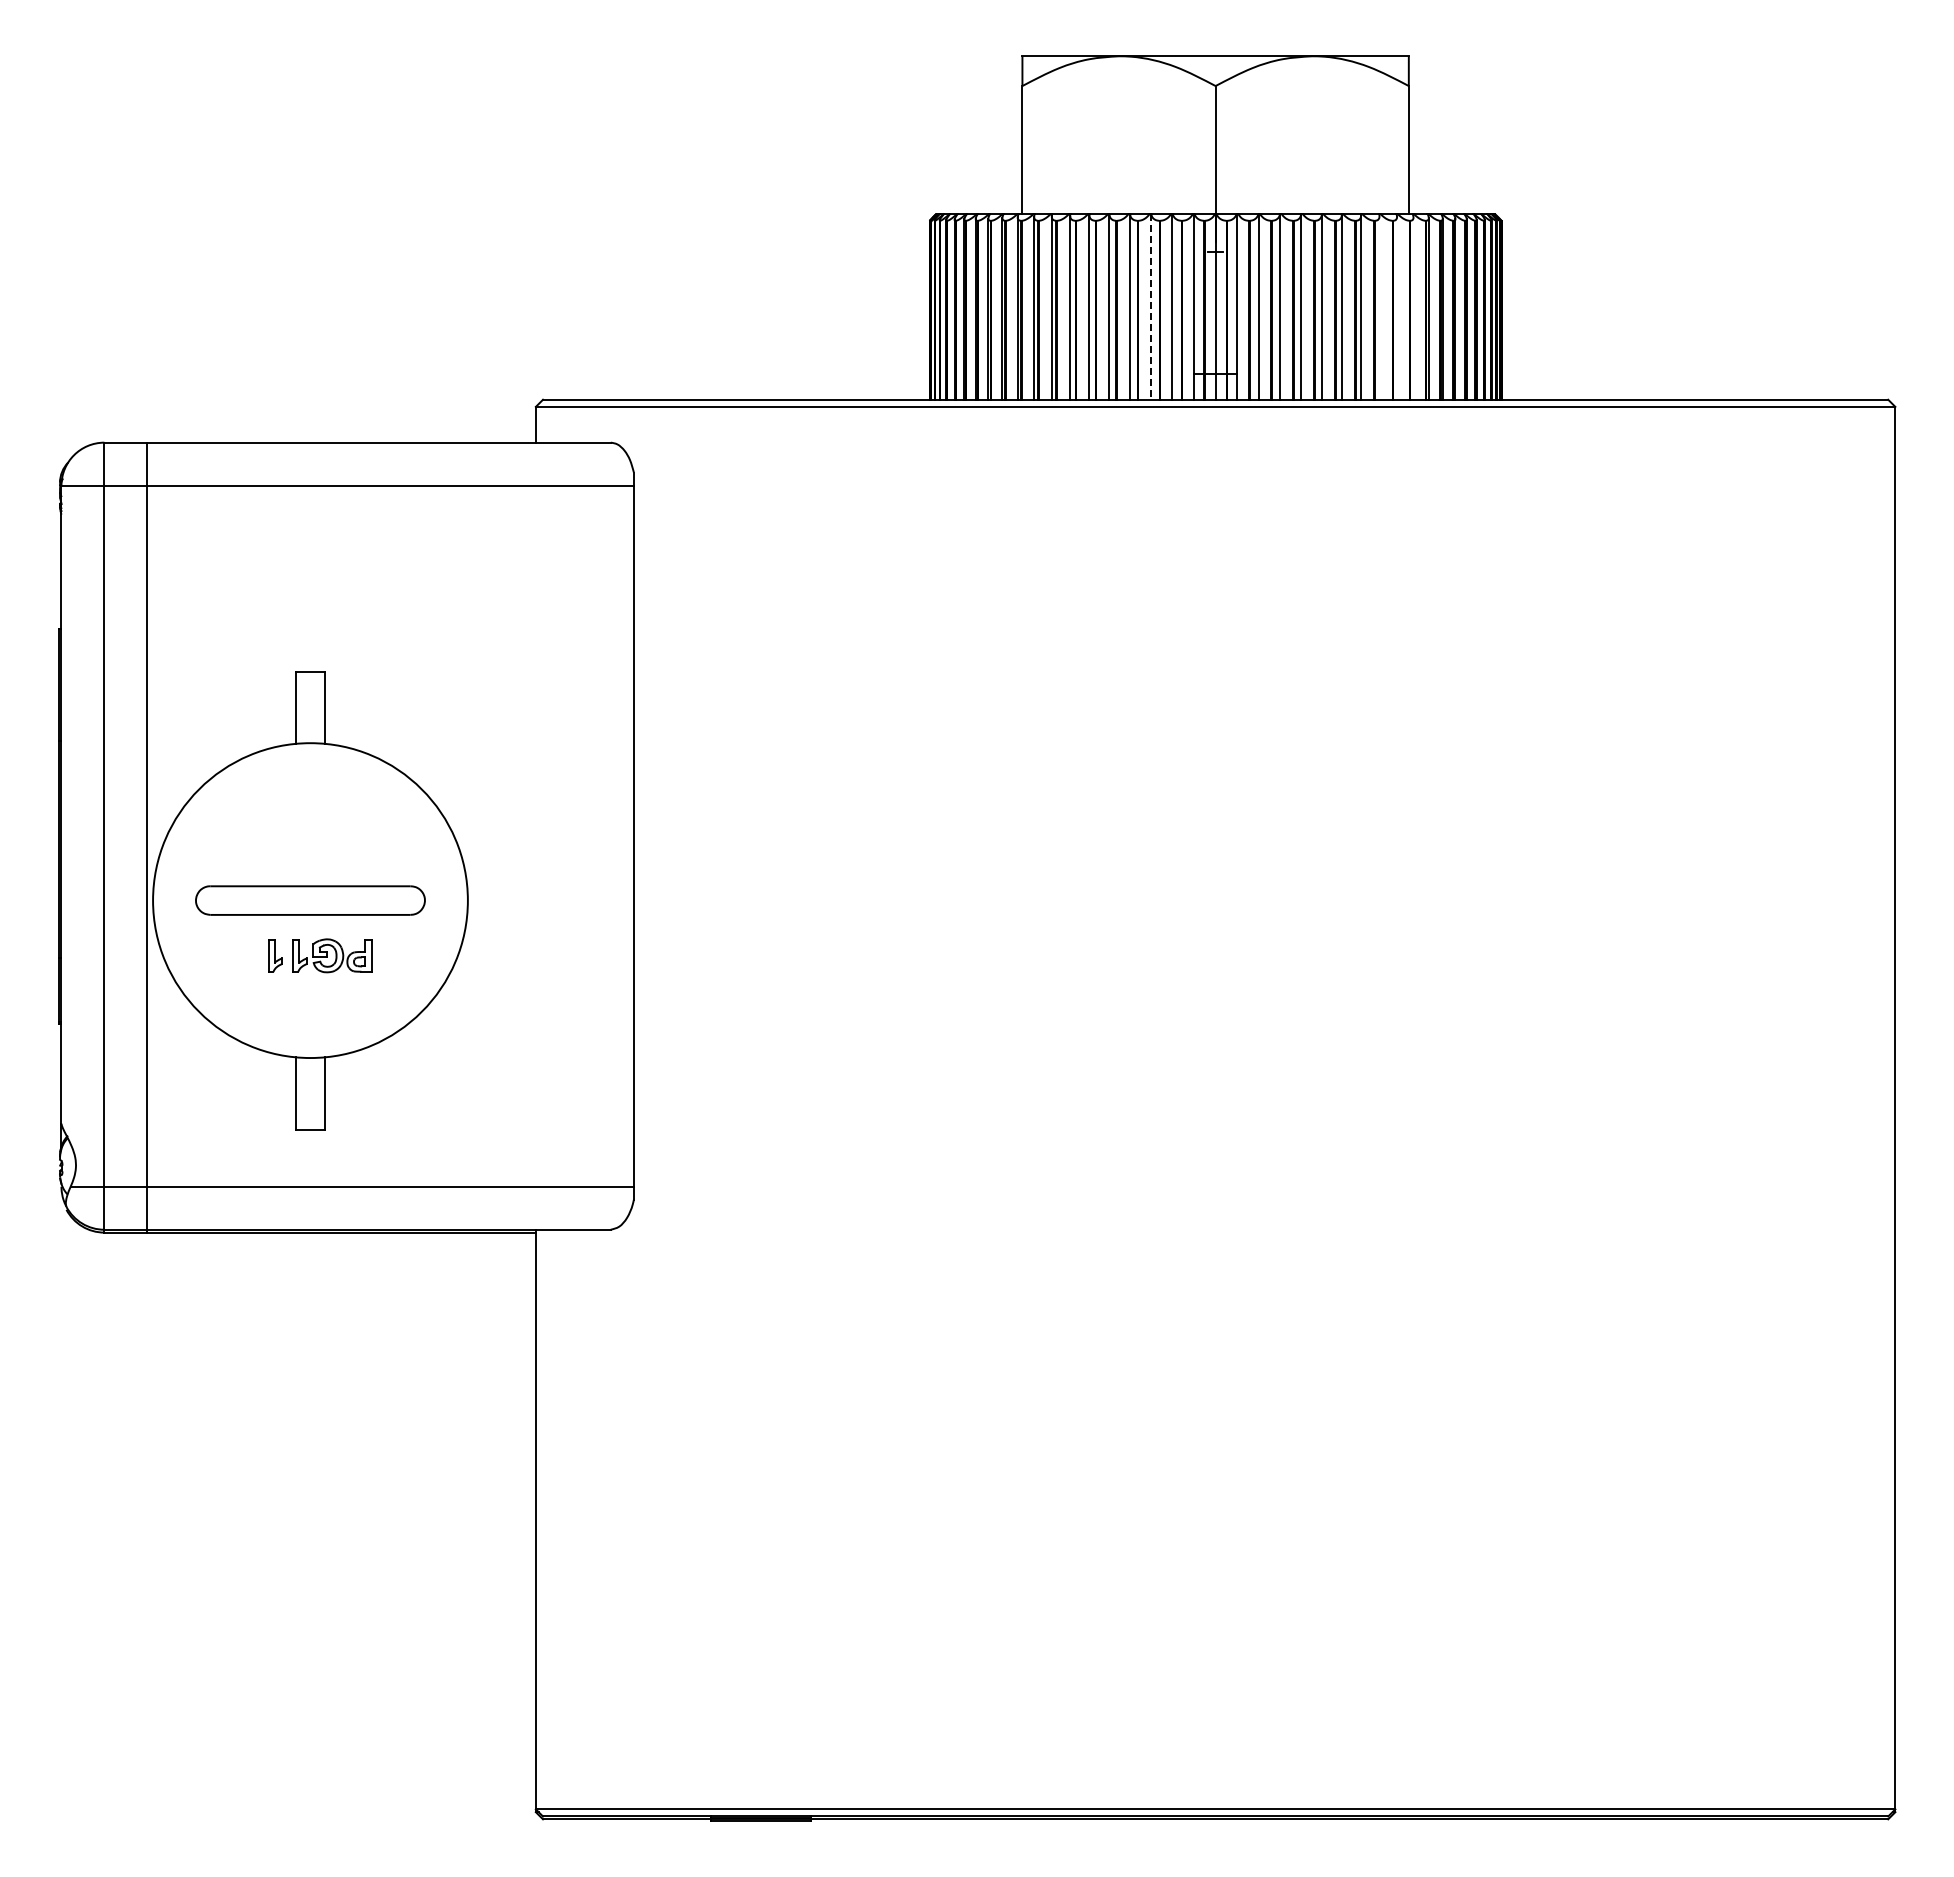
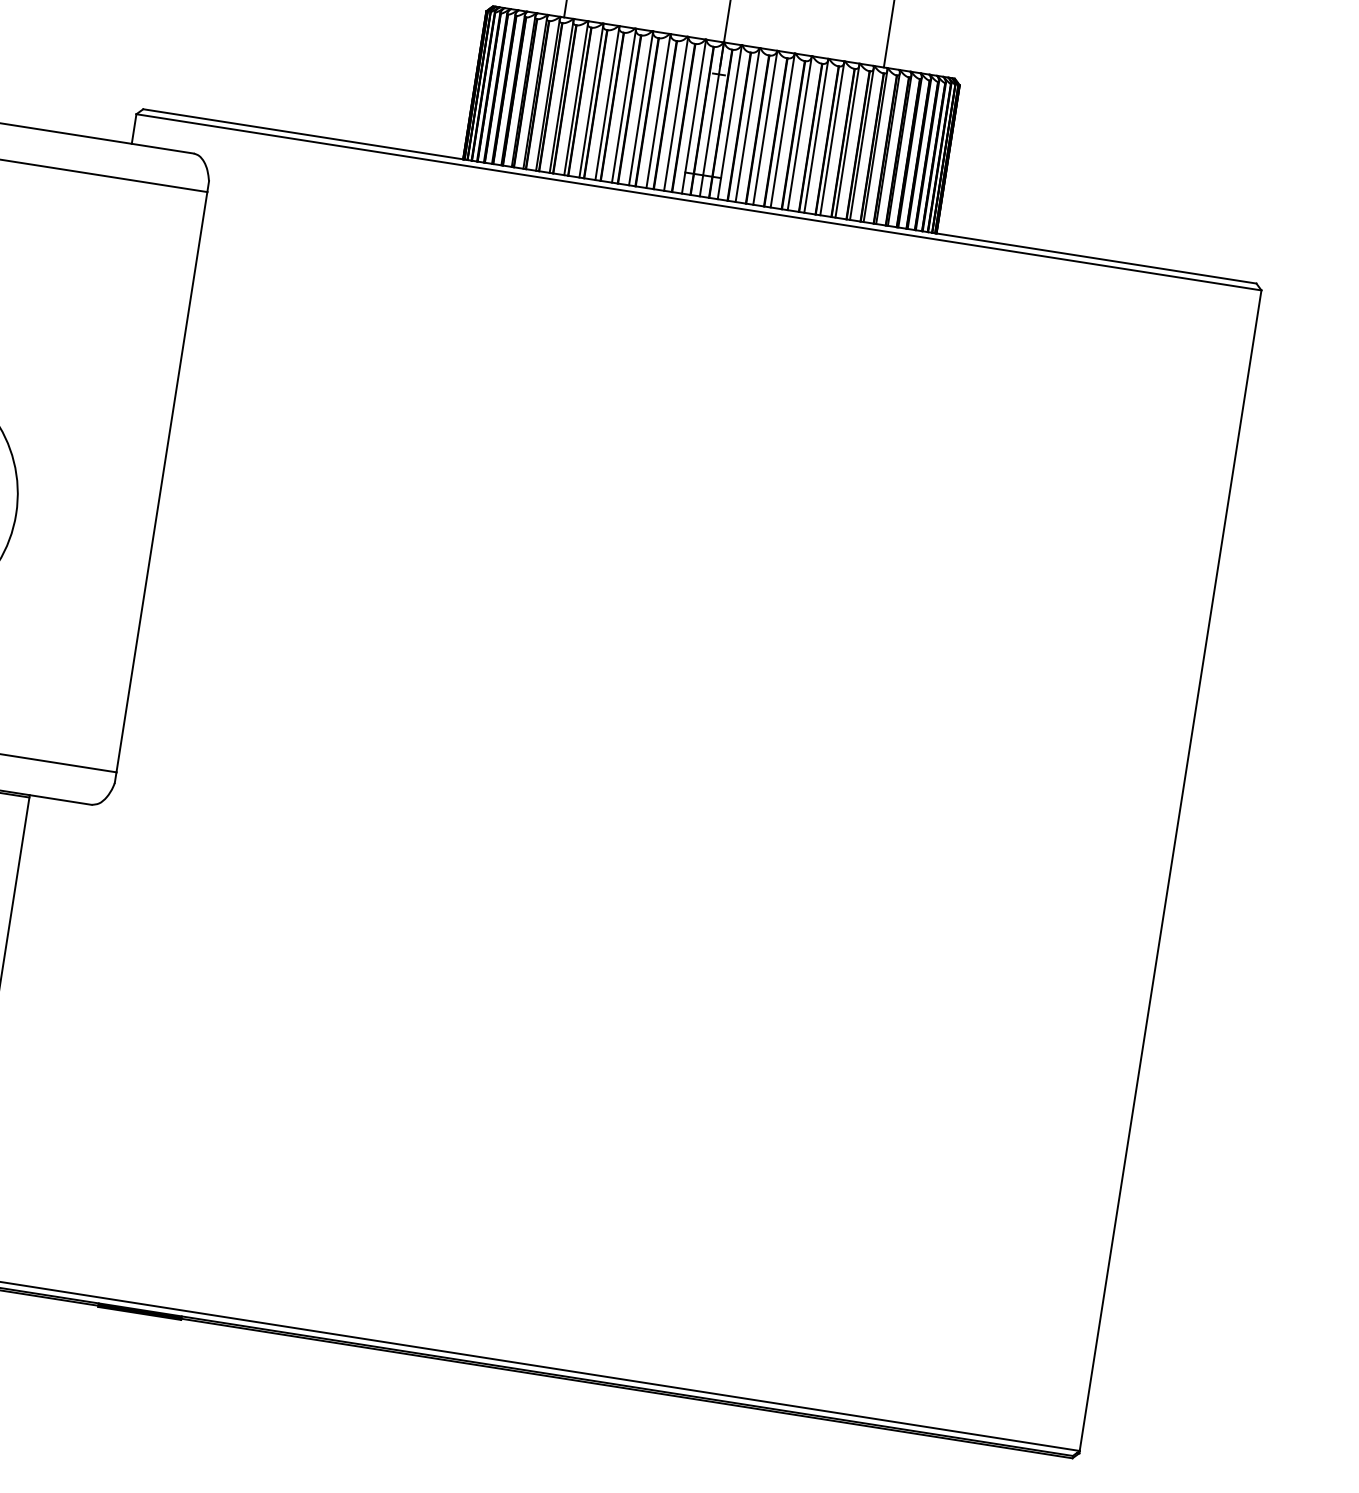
line: (1151, 307) -> (658, 111), dashed -> solid
line: (1379, 307) -> (847, 141), added
line: (1397, 307) -> (862, 143), added
line: (1413, 308) -> (875, 146), added

